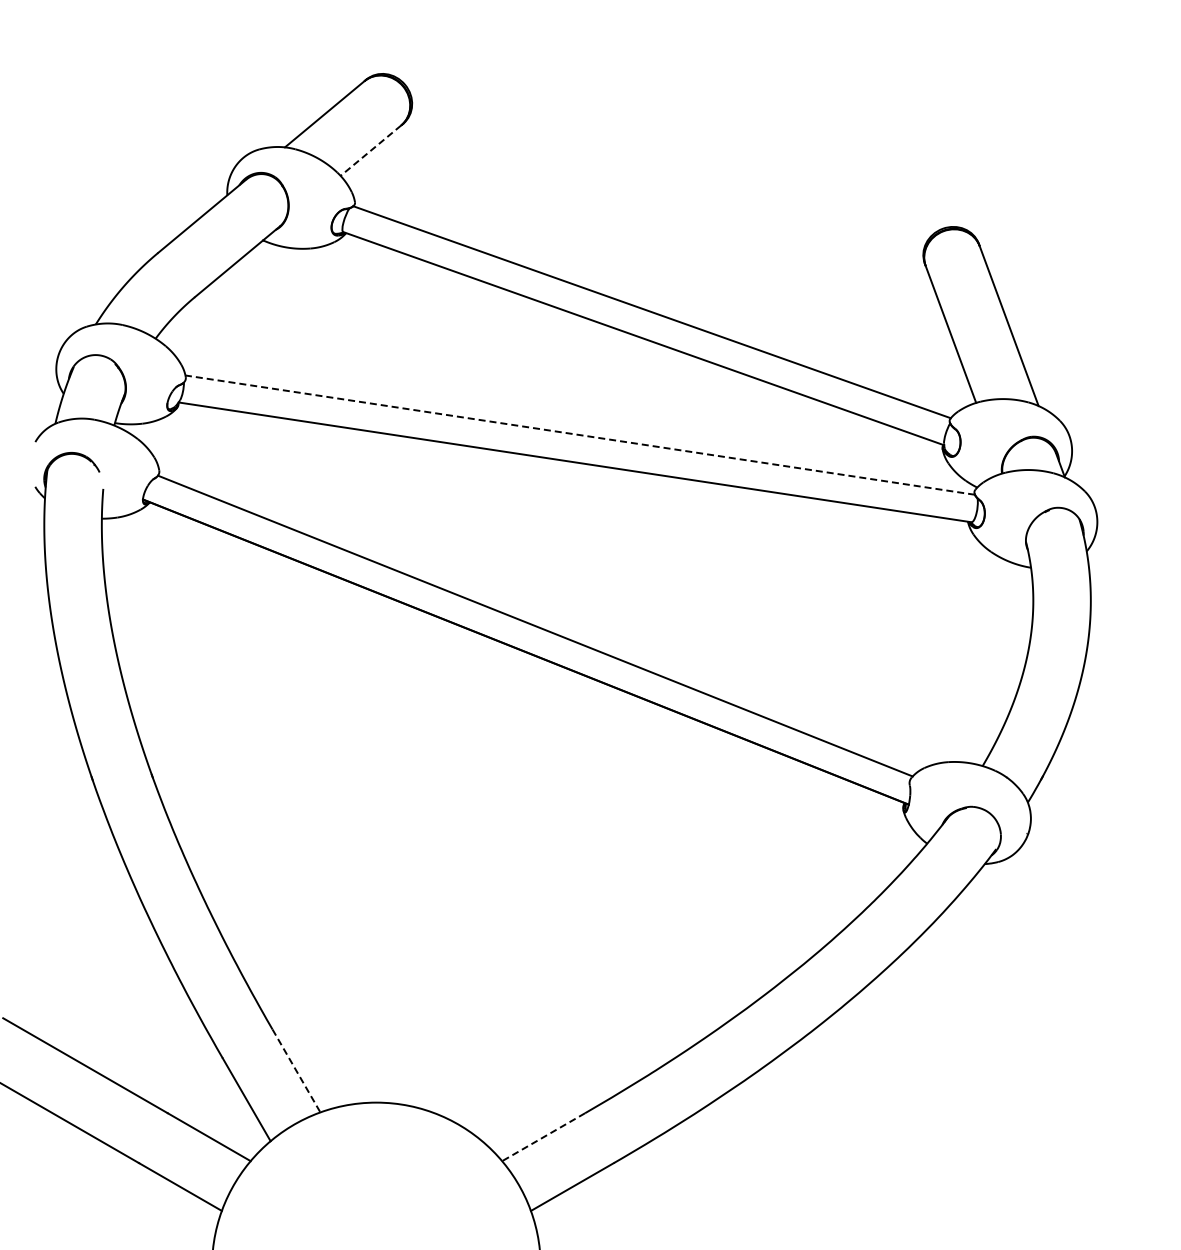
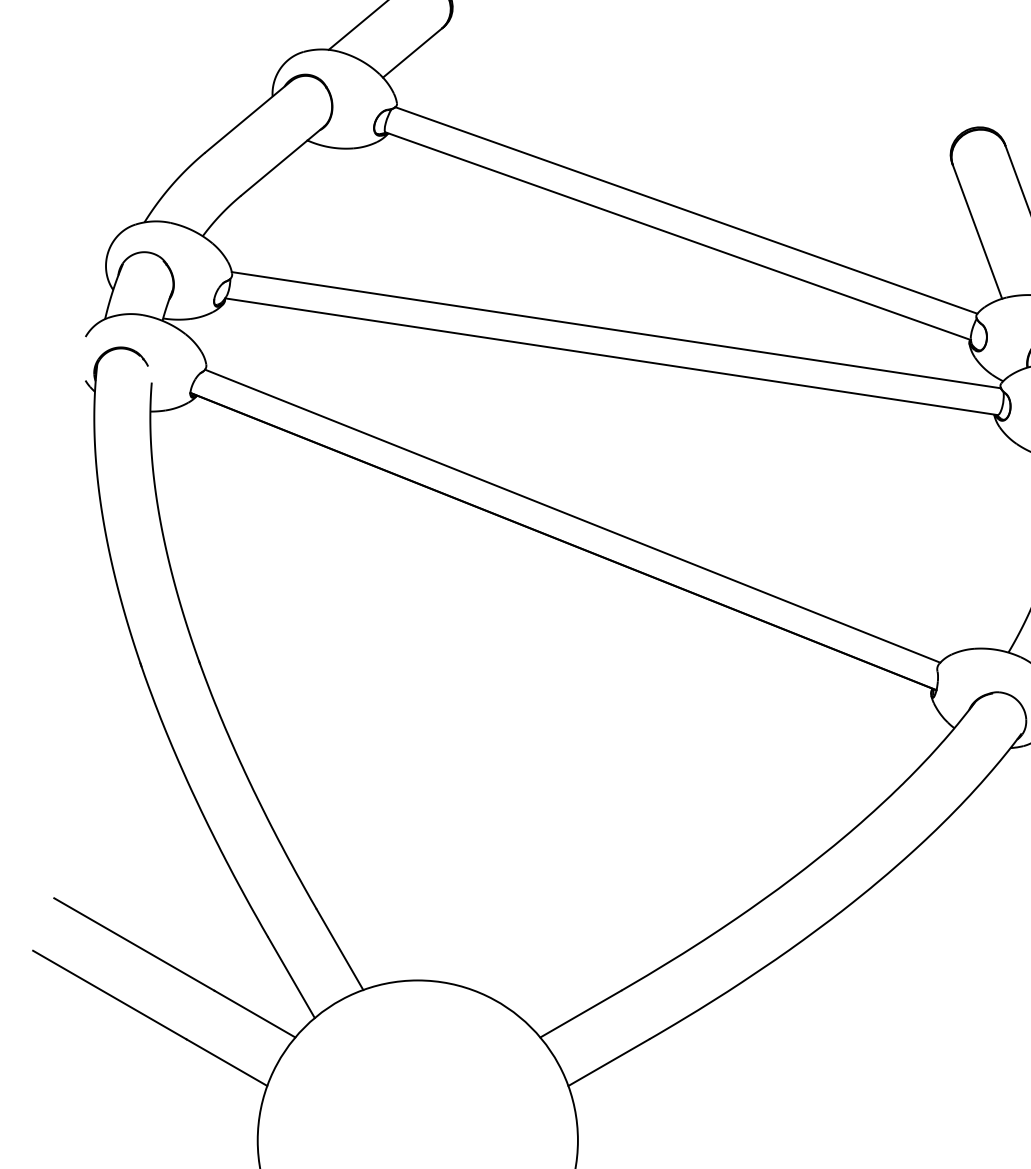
line: (370, 151) -> (412, 53), dashed -> solid
line: (579, 435) -> (615, 330), dashed -> solid
line: (296, 1070) -> (339, 949), dashed -> solid
line: (543, 1137) -> (580, 1014), dashed -> solid

